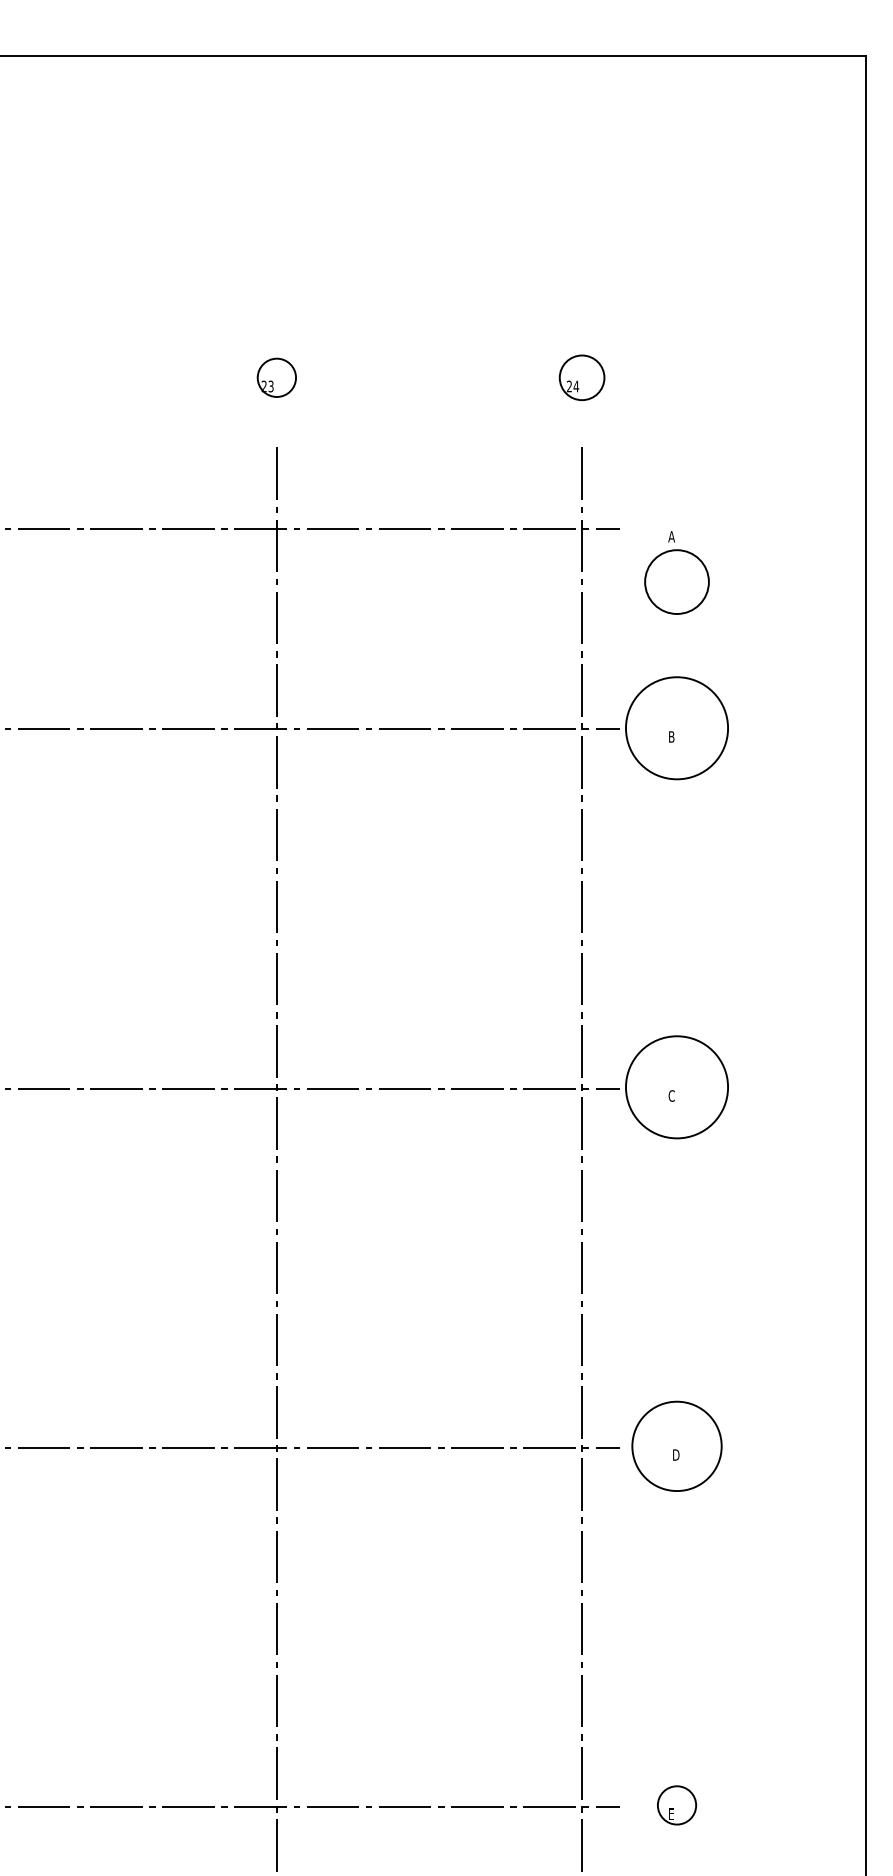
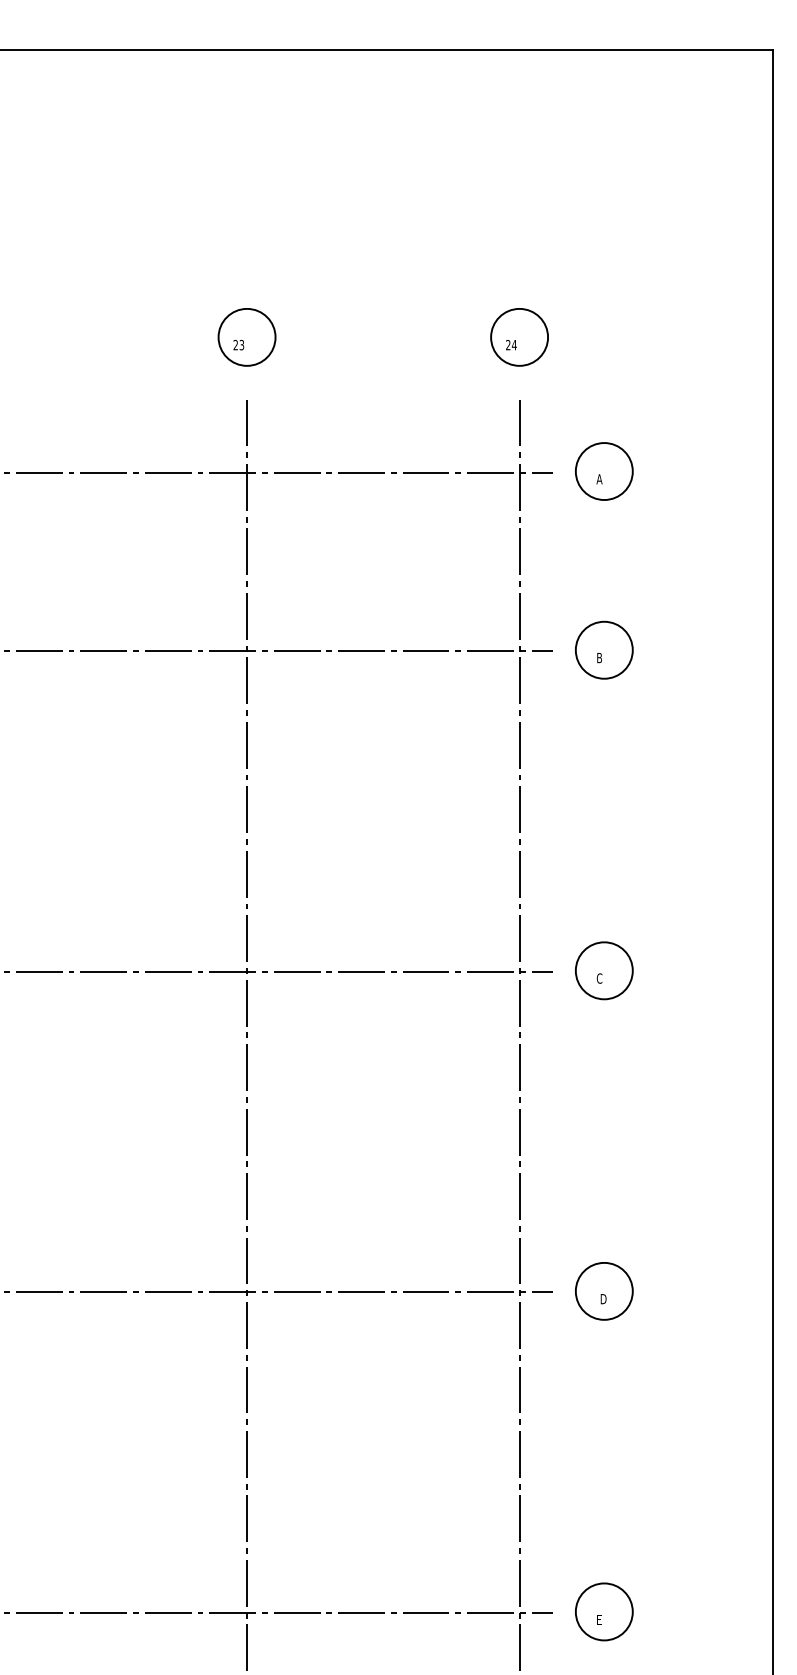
circle: (276, 377) -> (246, 337), size x1.67
circle: (582, 377) -> (519, 337), size x1.43
circle: (676, 581) -> (603, 471), moved
circle: (676, 728) -> (603, 650), size x0.62
circle: (676, 1087) -> (603, 970), size x0.62
circle: (676, 1446) -> (603, 1291), size x0.71
circle: (676, 1805) -> (603, 1612), size x1.67

